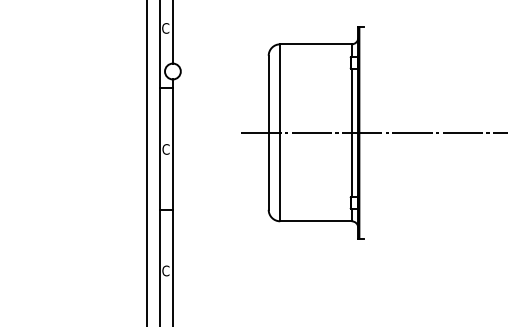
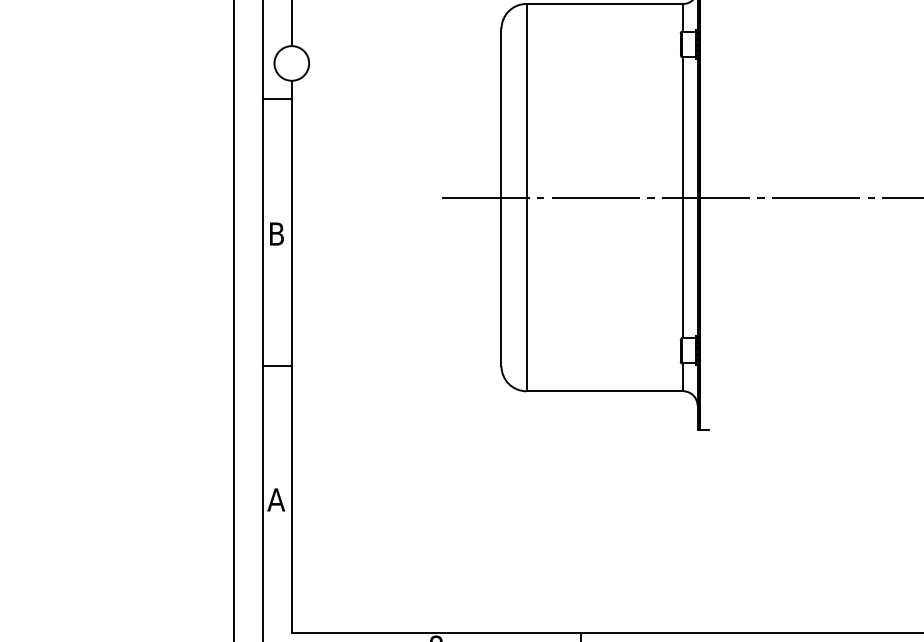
text: (165, 149) -> (275, 234), C -> B
text: (165, 270) -> (275, 498), C -> A

